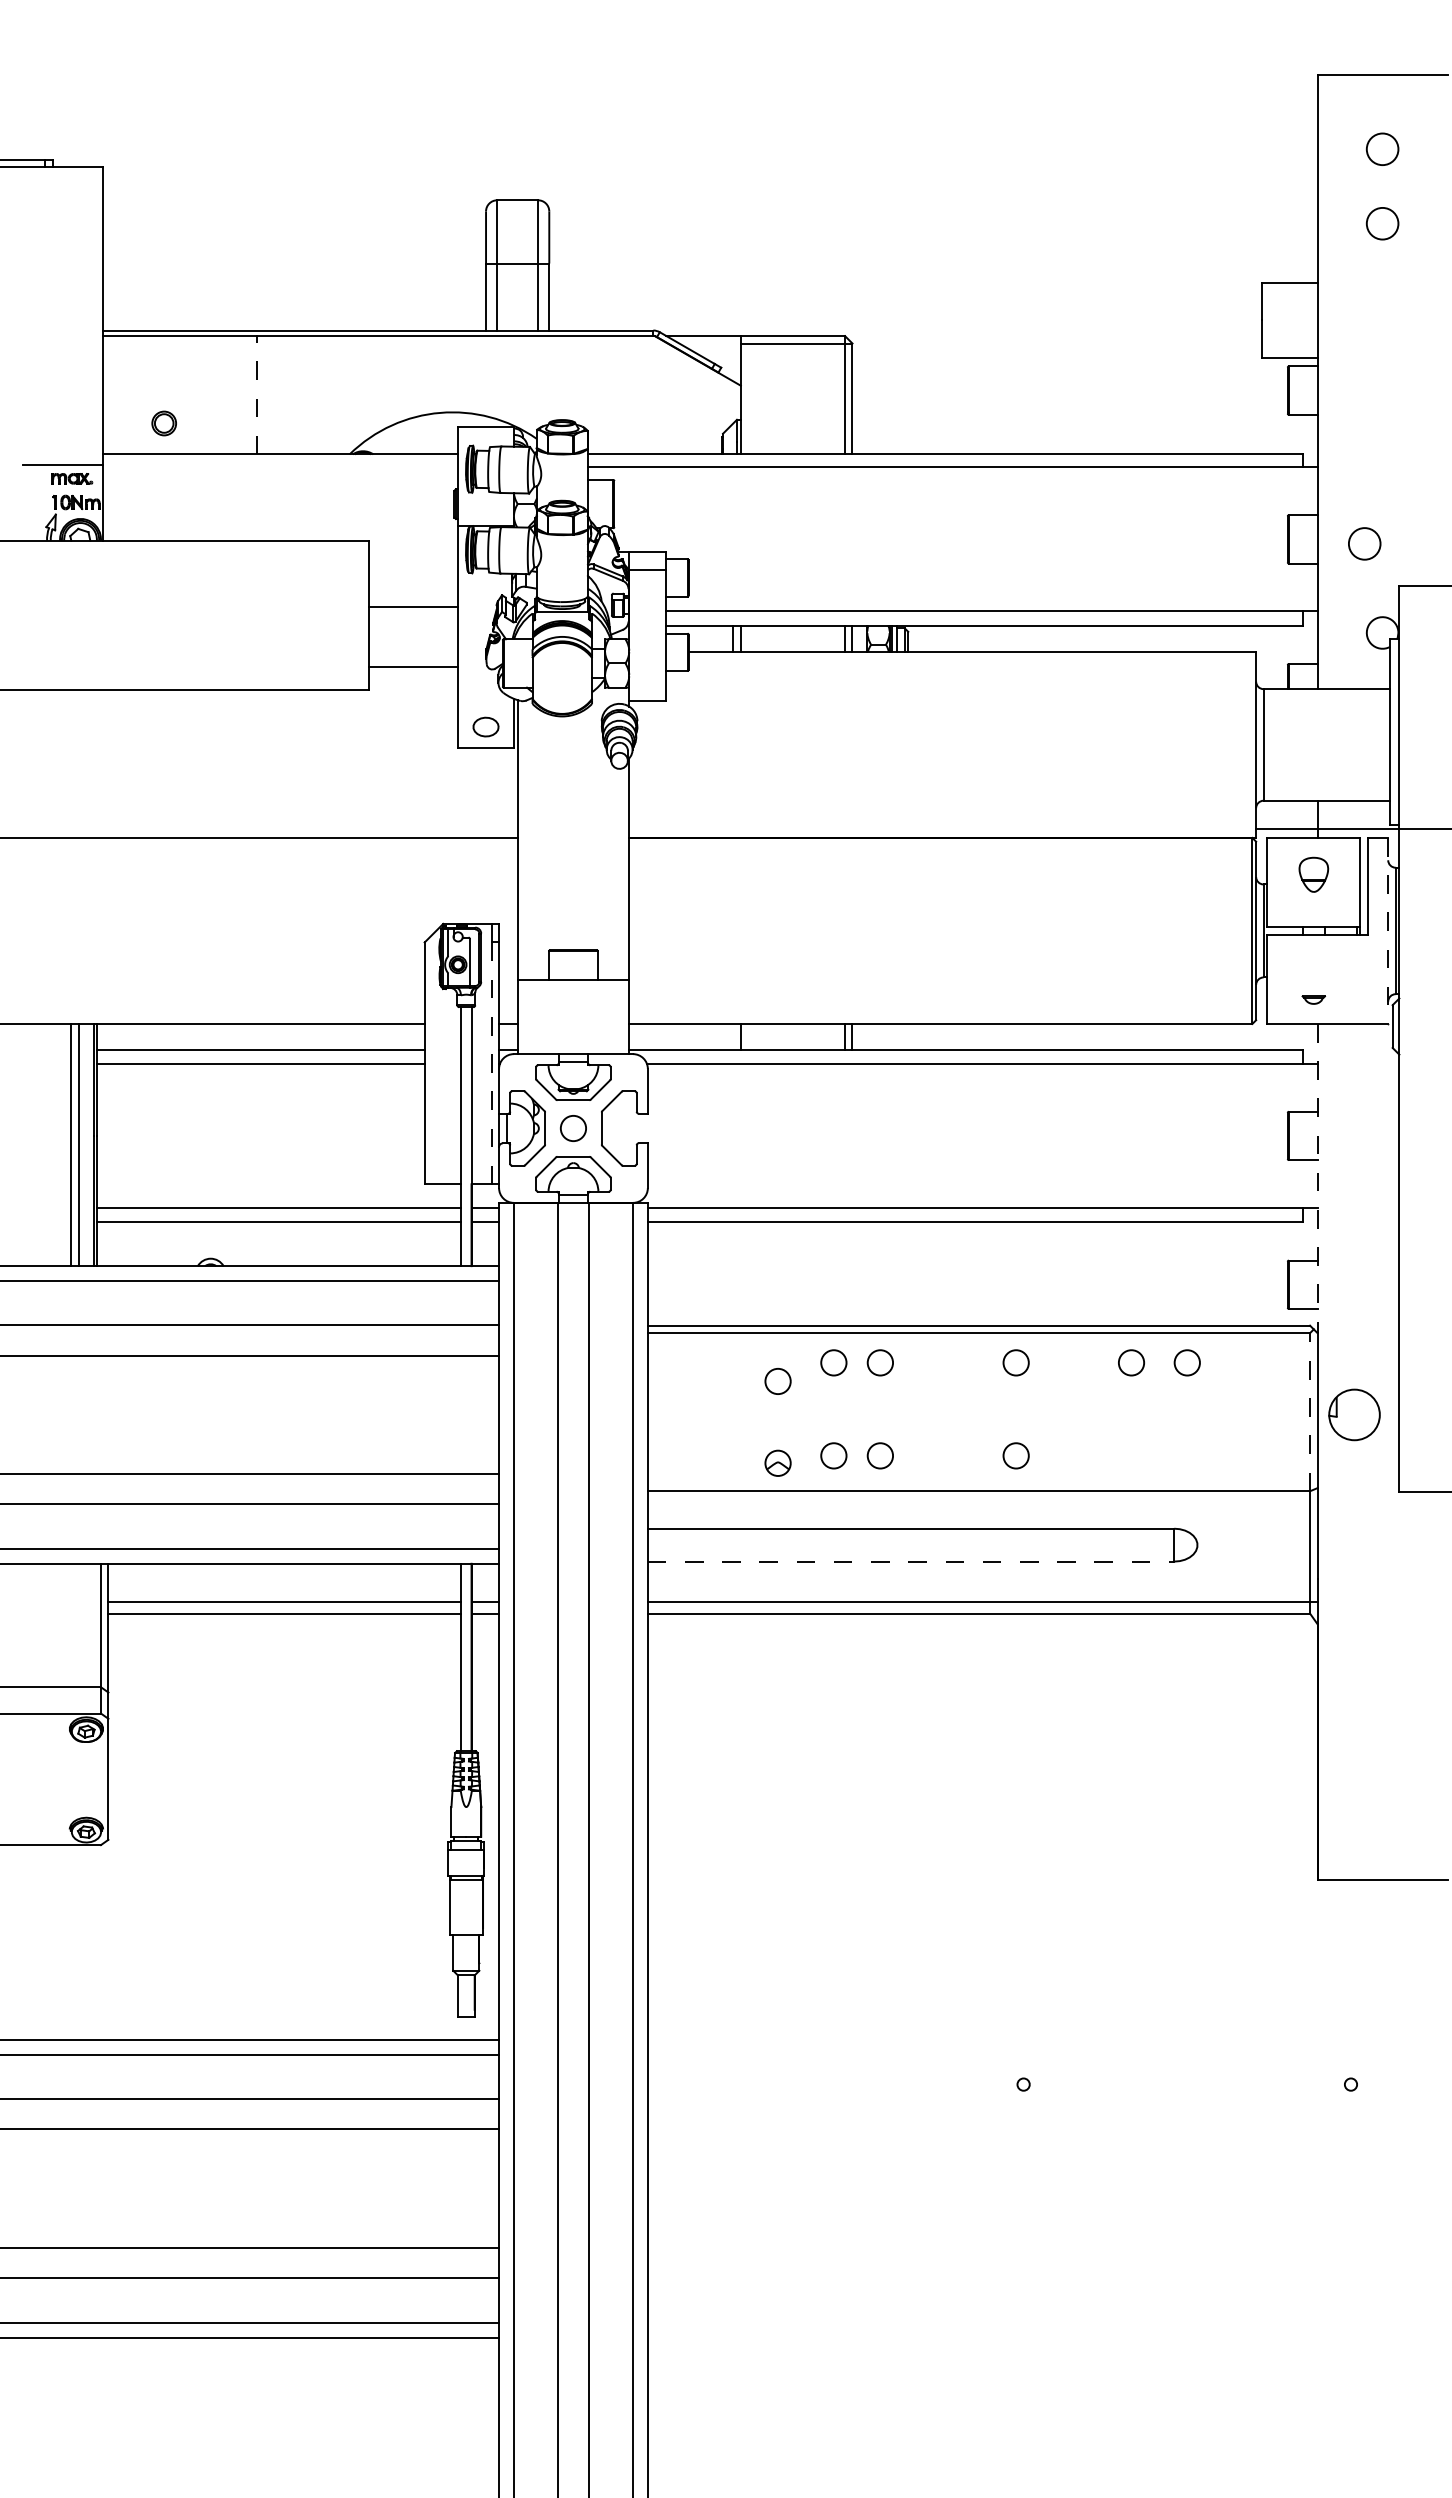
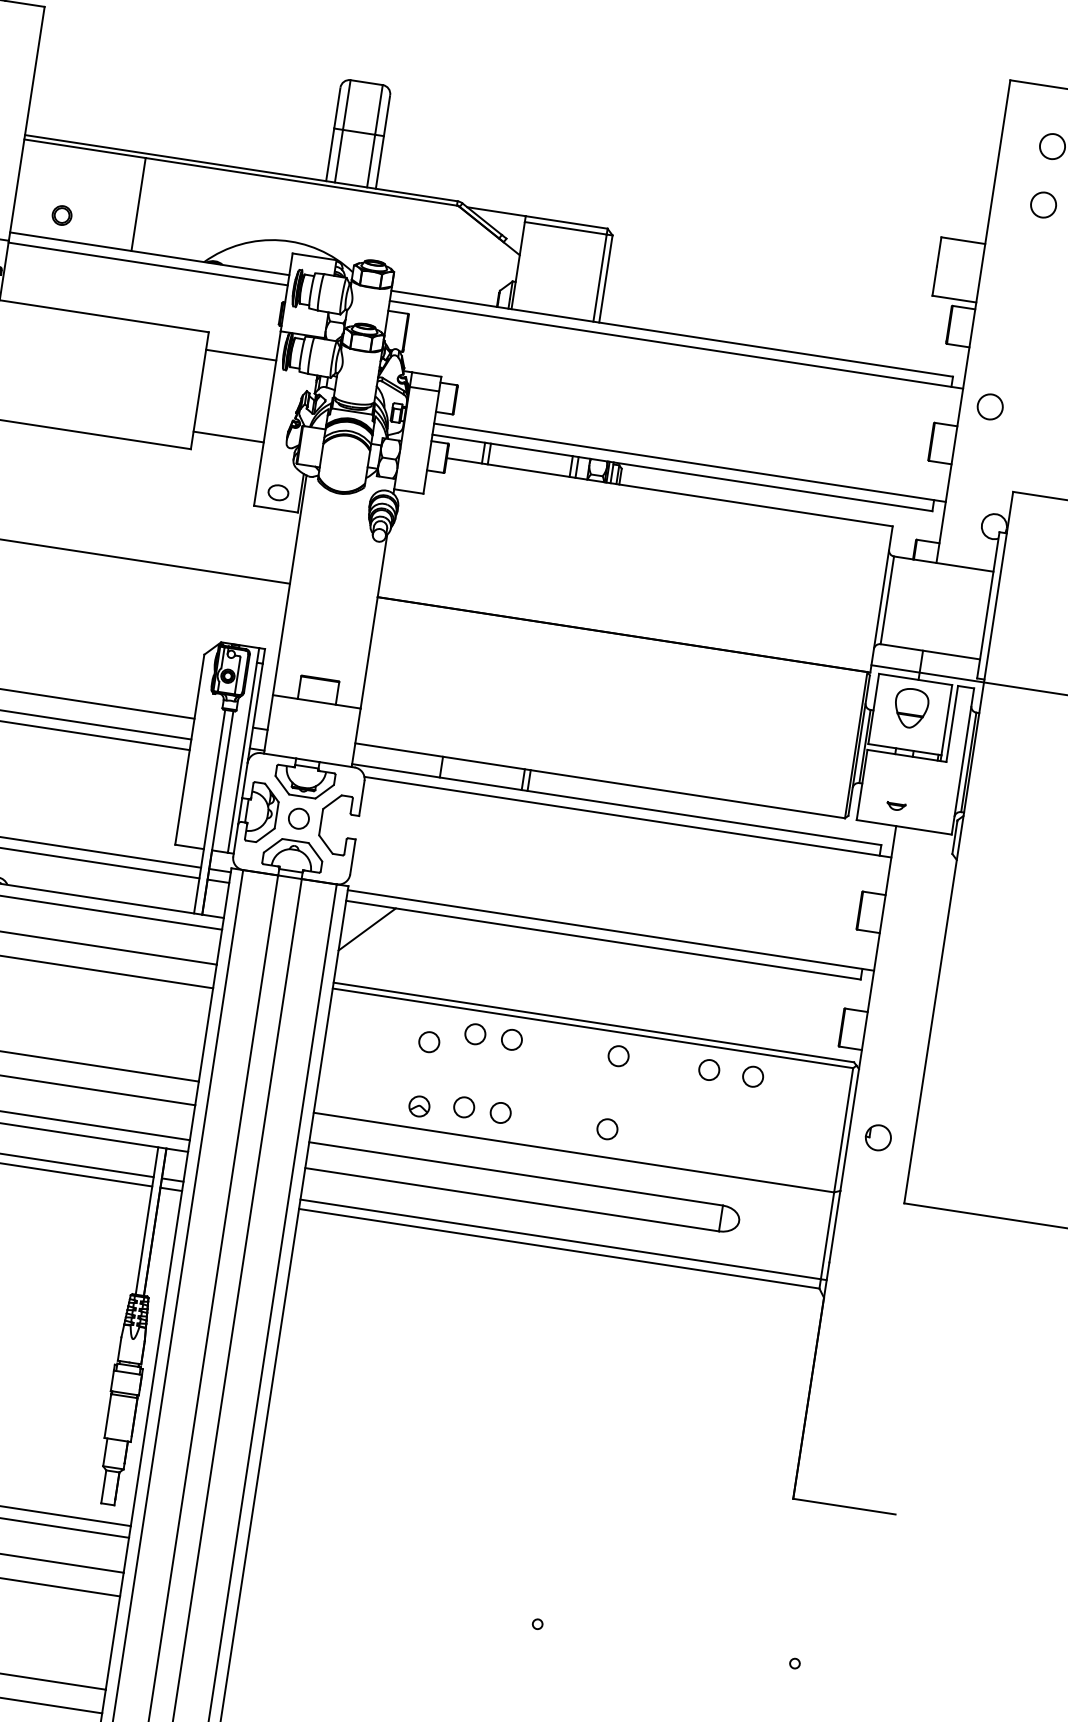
line: (257, 394) -> (138, 203), dashed -> solid
line: (280, 467) -> (148, 264), added
circle: (1364, 543) -> (990, 406), moved
line: (413, 607) -> (241, 355), moved
part: (1313, 874) -> (911, 708), size x1.43
line: (1388, 931) -> (963, 761), dashed -> solid
line: (491, 1063) -> (242, 757), dashed -> solid
line: (1317, 1178) -> (877, 947), dashed -> solid
line: (679, 1252) -> (367, 928), added
line: (1310, 1411) -> (844, 1129), dashed -> solid
part: (1354, 1414) -> (878, 1137), size x0.62
line: (911, 1561) -> (512, 1199), dashed -> solid

